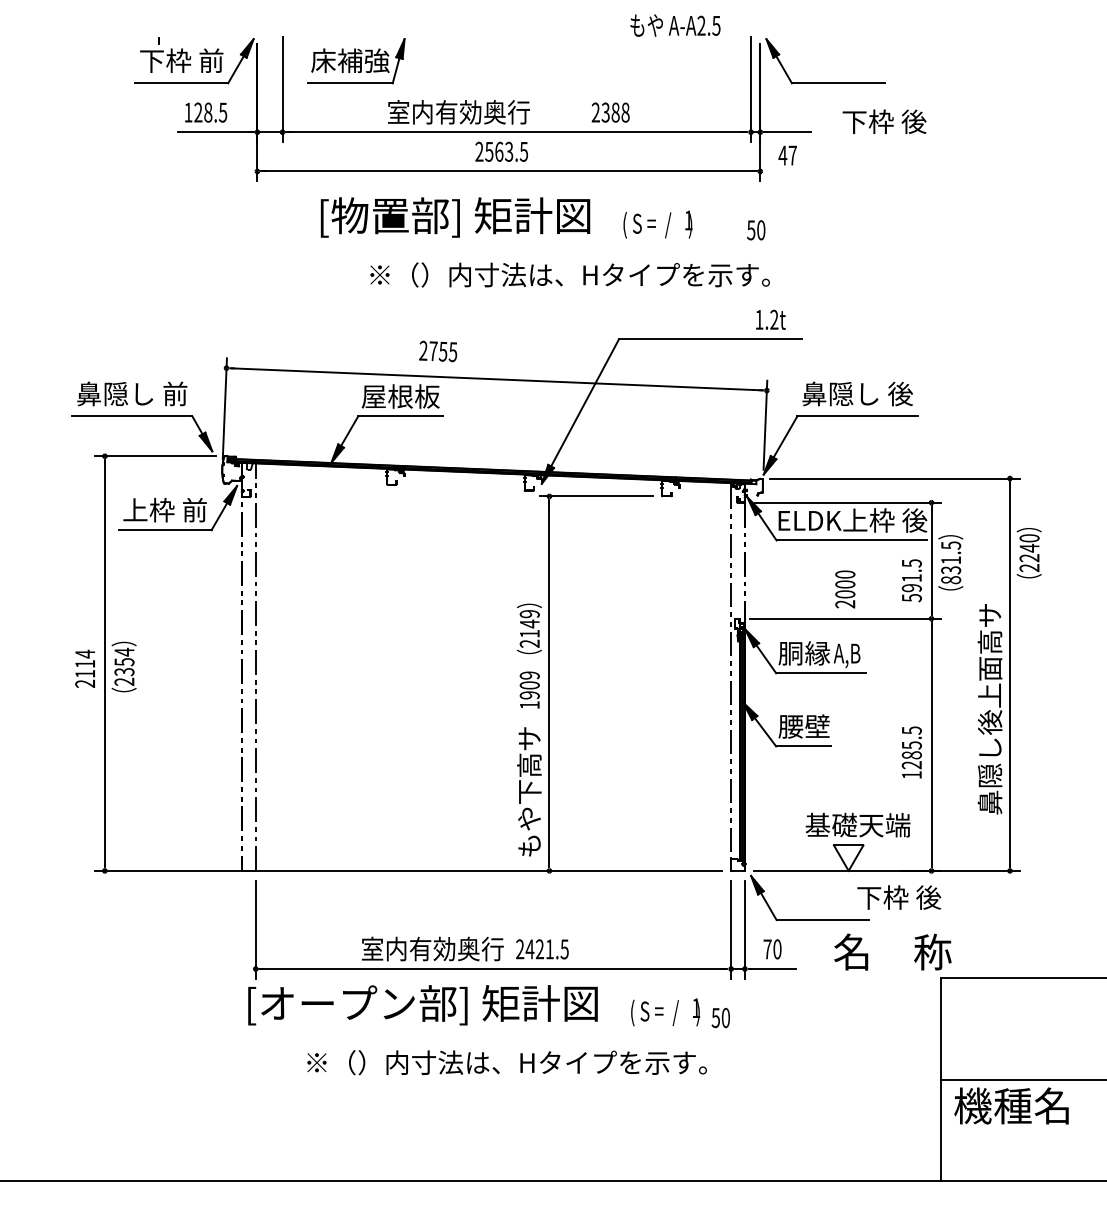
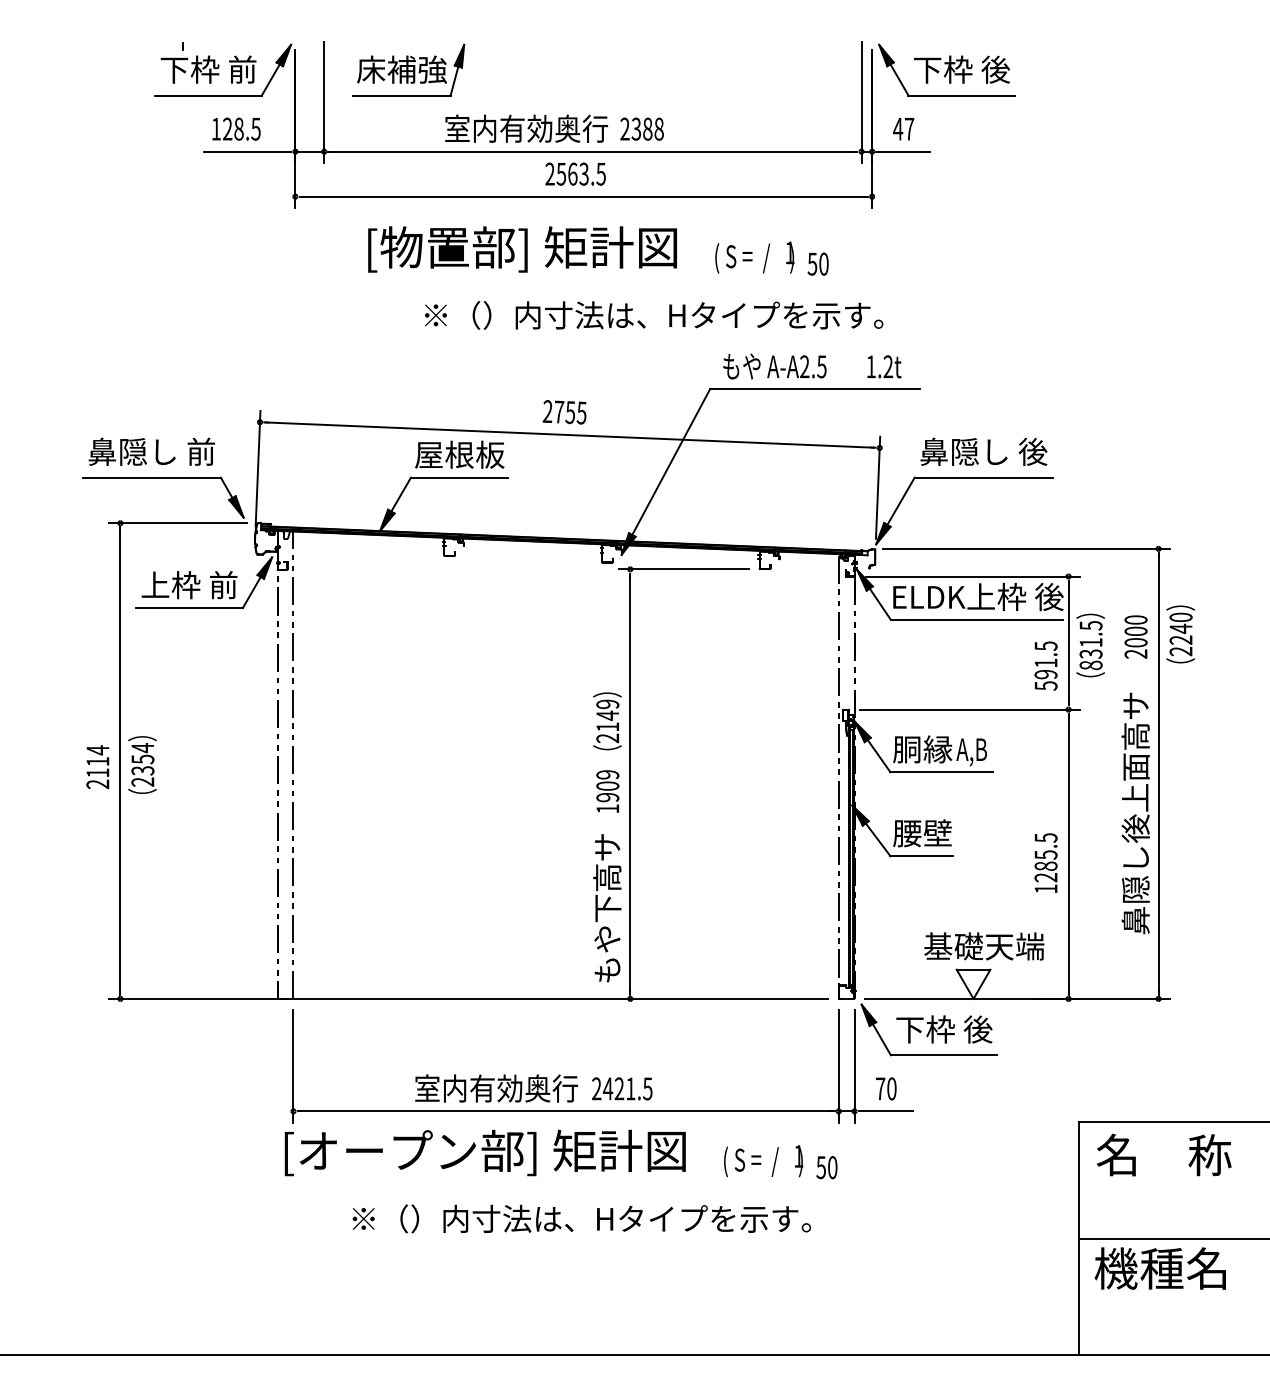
text: (675, 25) -> (774, 366), moved
text: (610, 112) -> (641, 129), moved
text: (884, 121) -> (961, 69), moved
text: (787, 155) -> (903, 129), moved
text: (756, 230) -> (818, 264), moved
text: (438, 351) -> (565, 412), moved
text: (845, 589) -> (1136, 637), moved
text: (899, 897) -> (944, 1029), moved
text: (892, 951) -> (1163, 1154), moved

